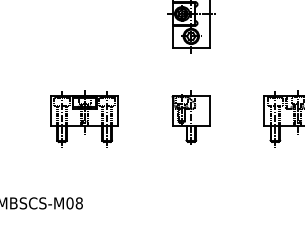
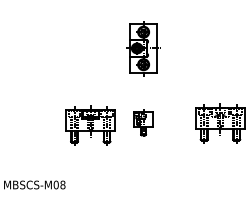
part: (191, 116) -> (143, 122), size x0.7
part: (84, 118) -> (90, 125), moved

